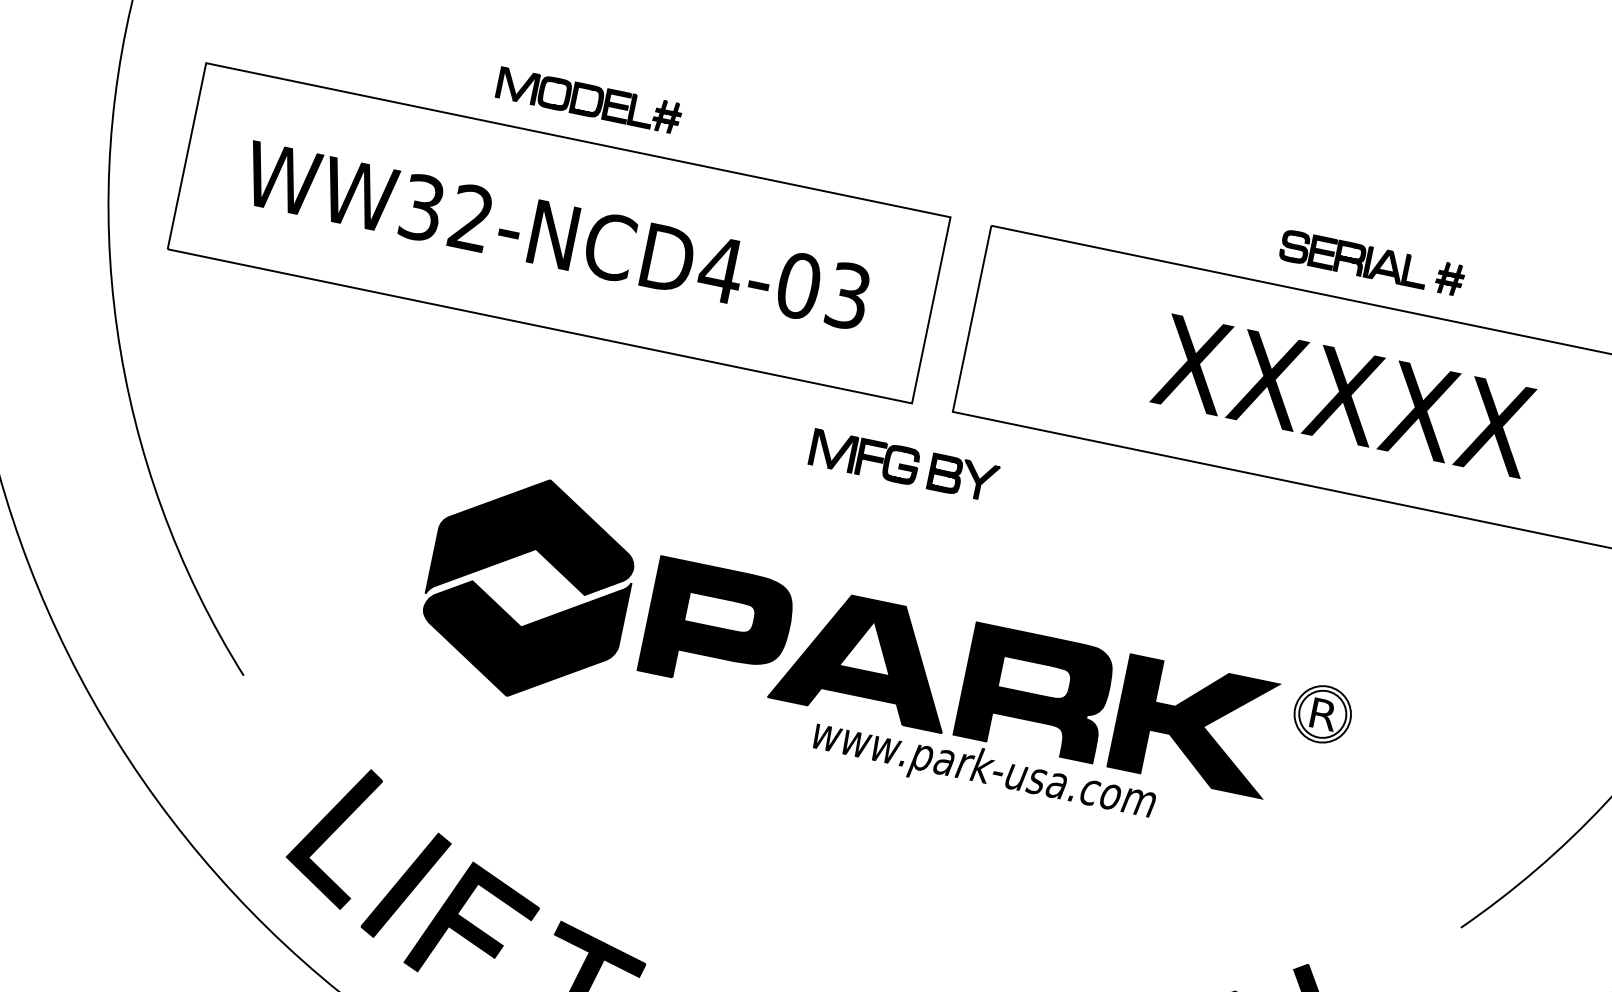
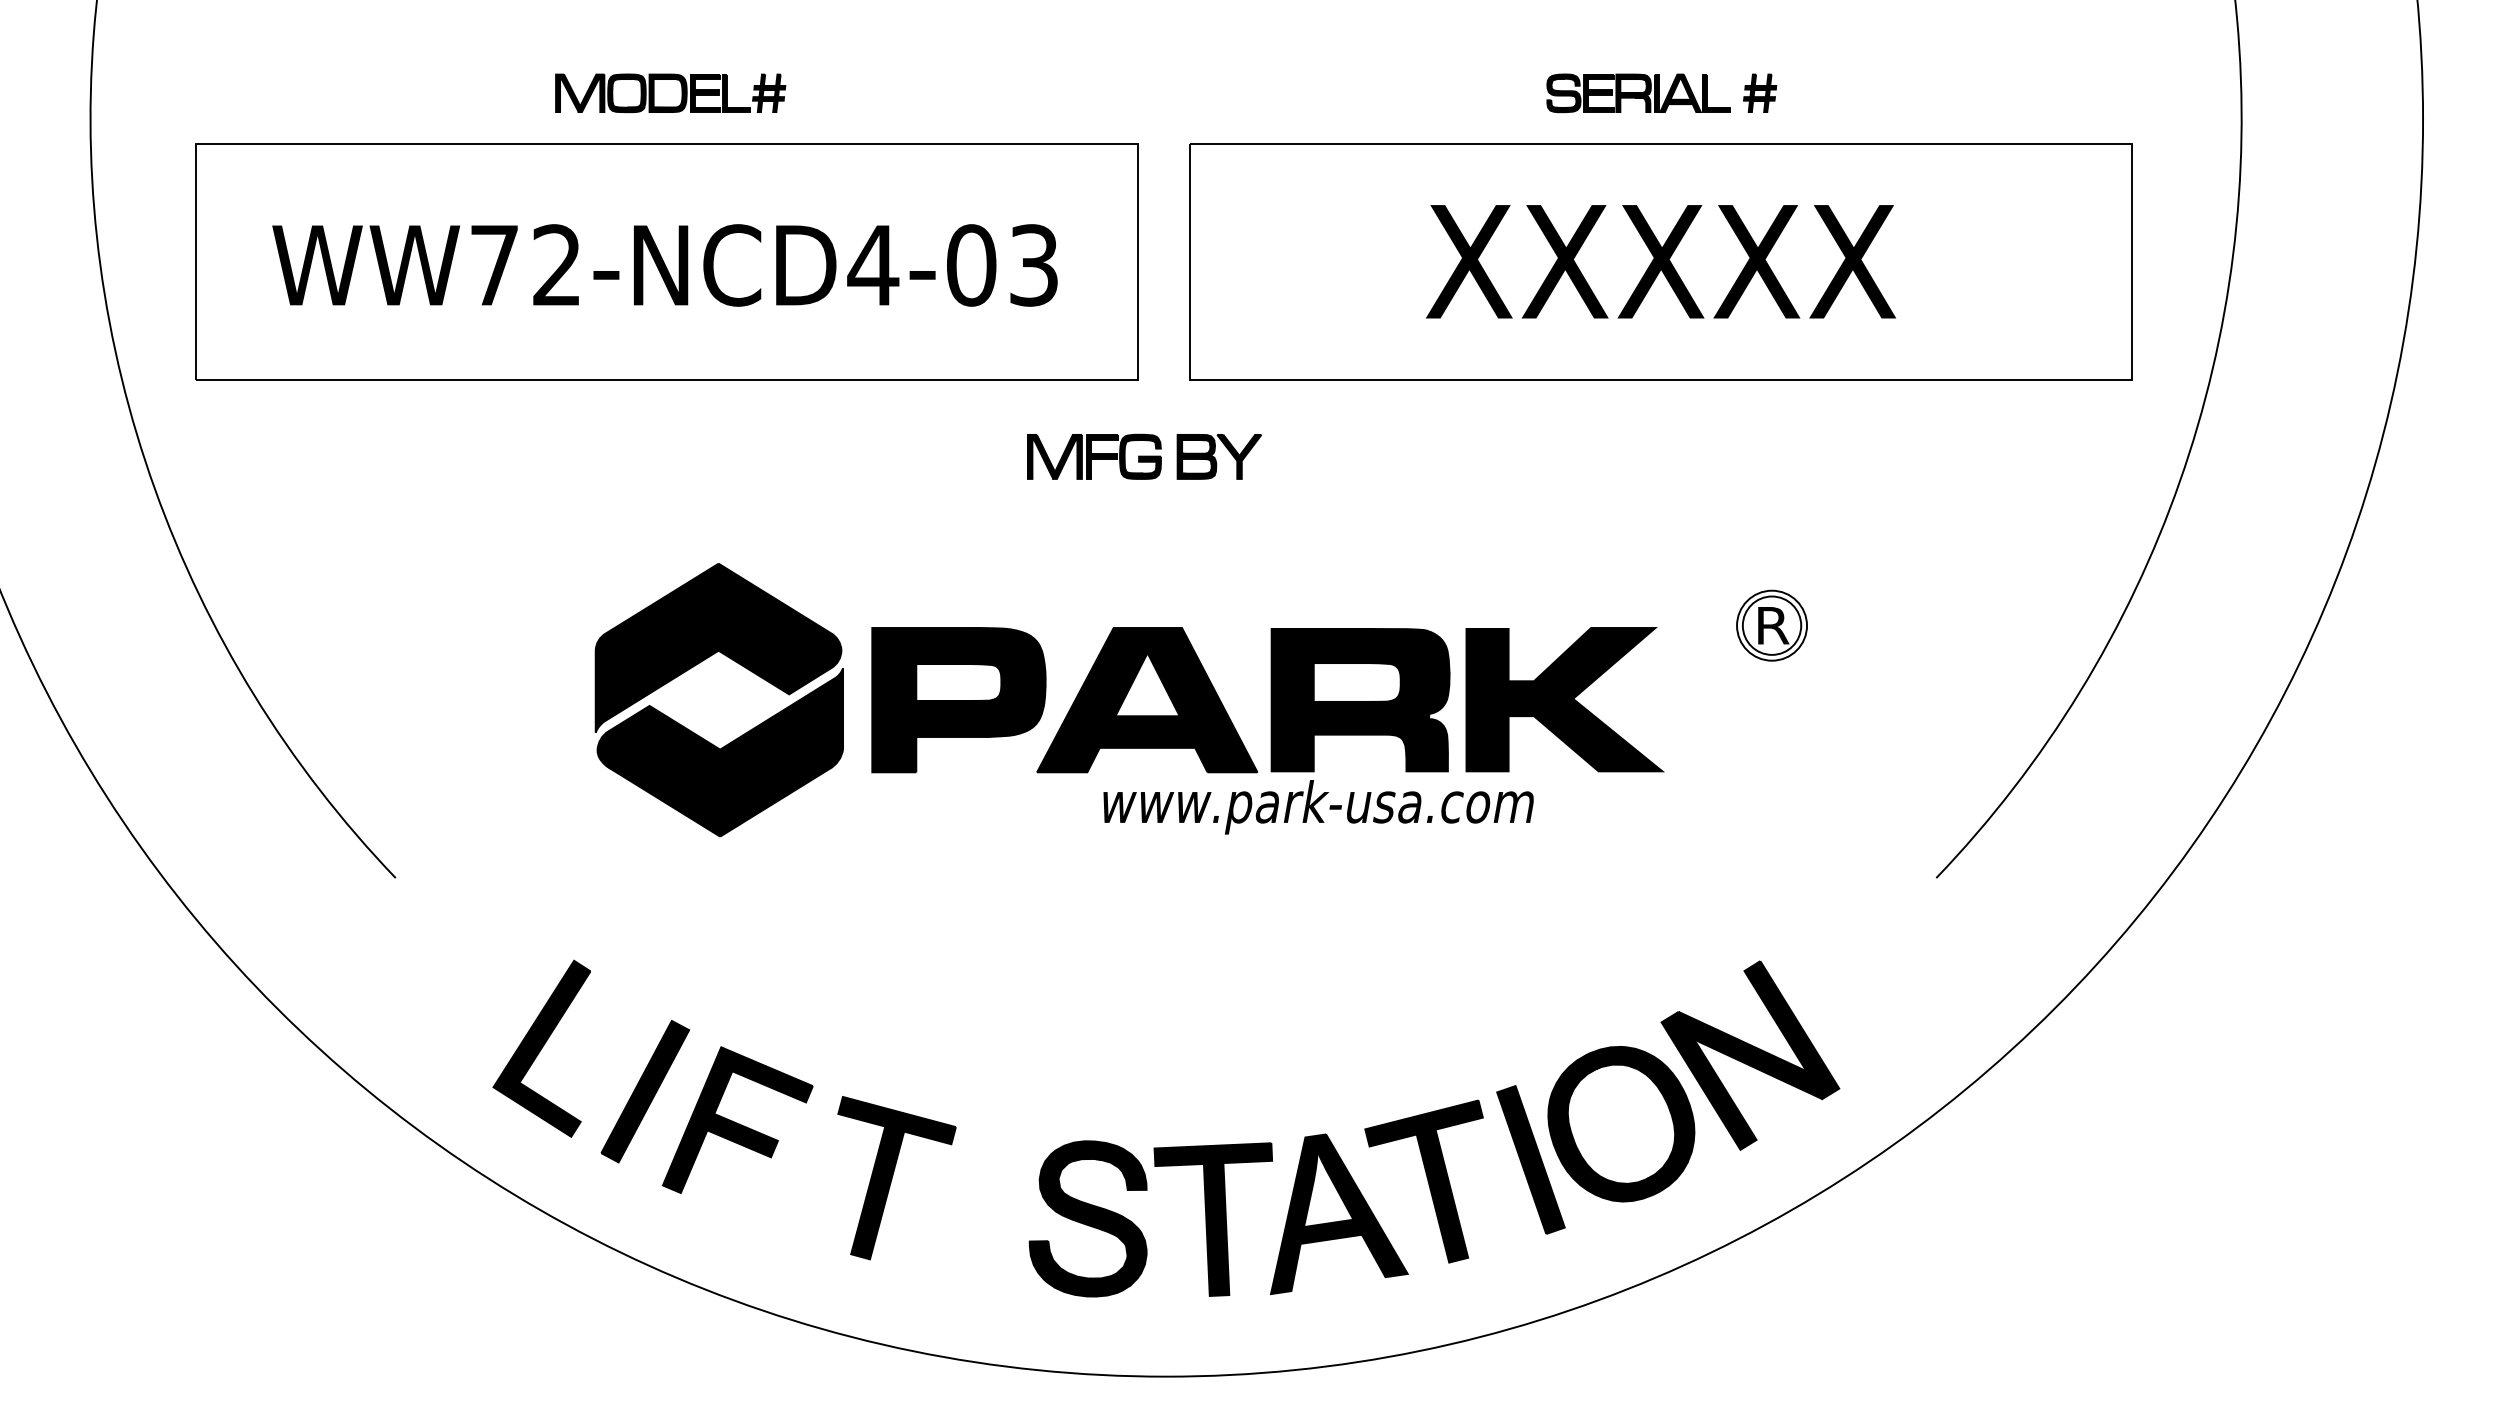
text: (422, 207) -> (494, 265), WW32-NCD4-03 -> WW72-NCD4-03
part: (1322, 714) -> (1771, 625), moved

